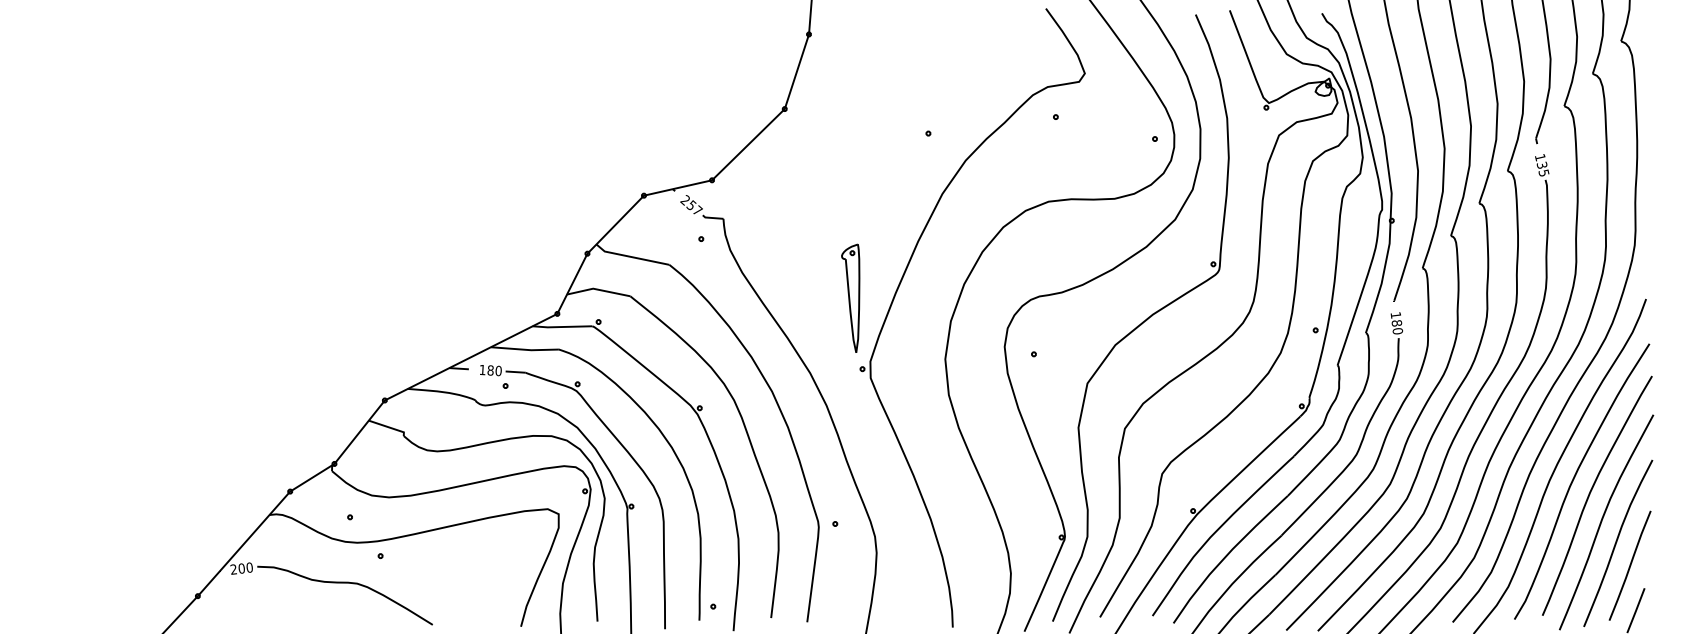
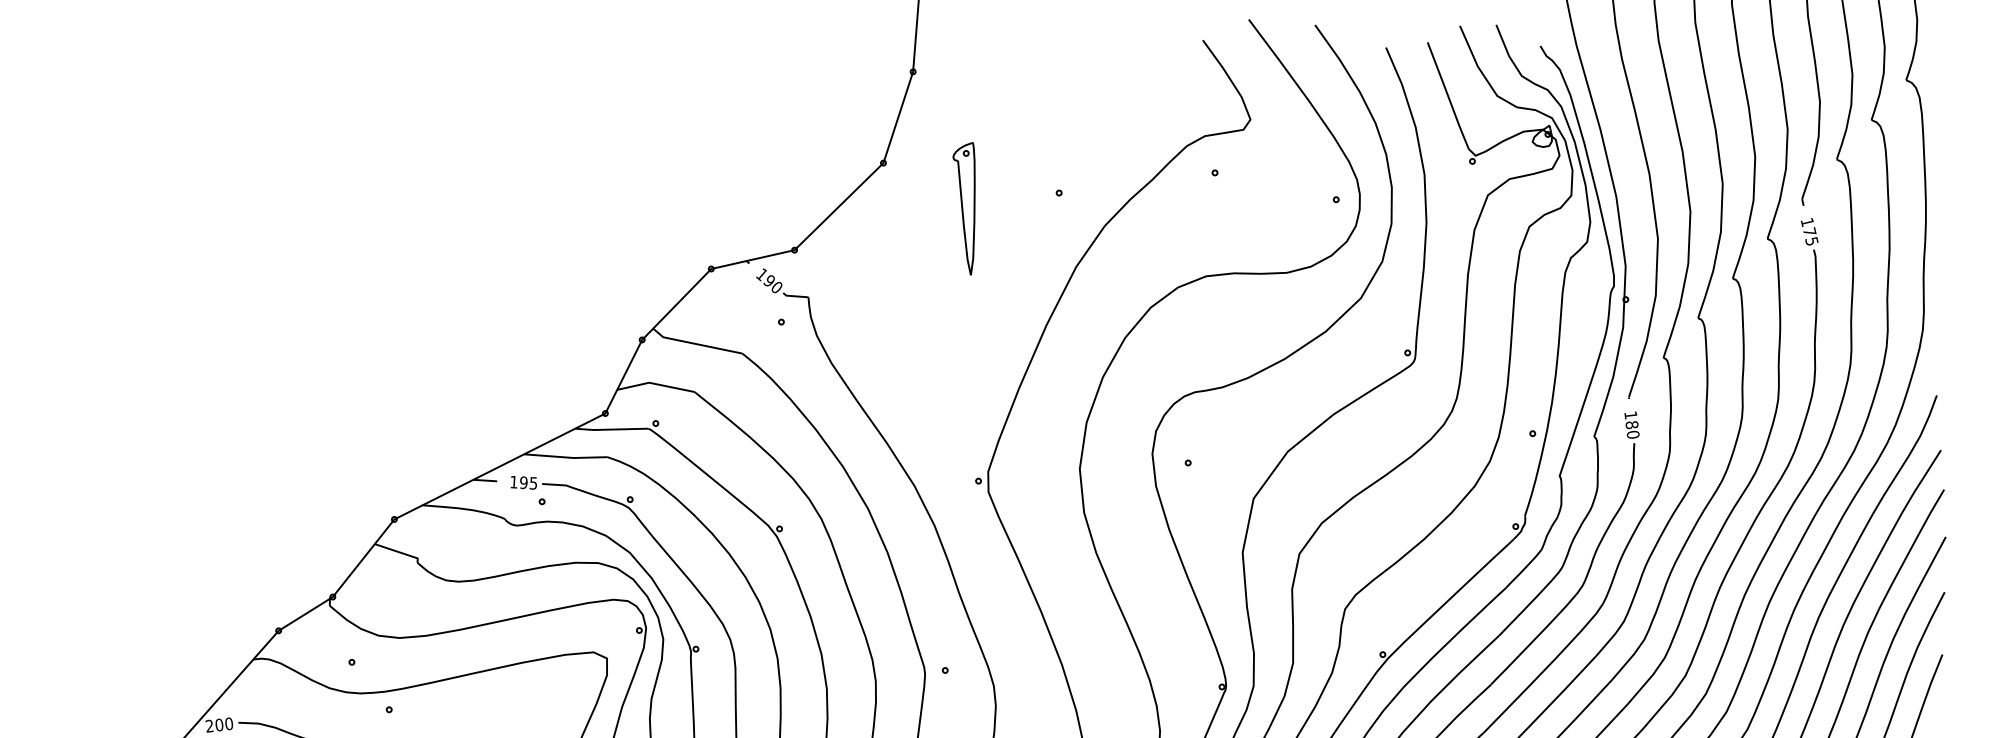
text: (1541, 164) -> (1808, 230), 135 -> 175
text: (691, 205) -> (769, 281), 257 -> 190
part: (850, 297) -> (963, 207), moved
text: (494, 370) -> (528, 482), 180 -> 195

